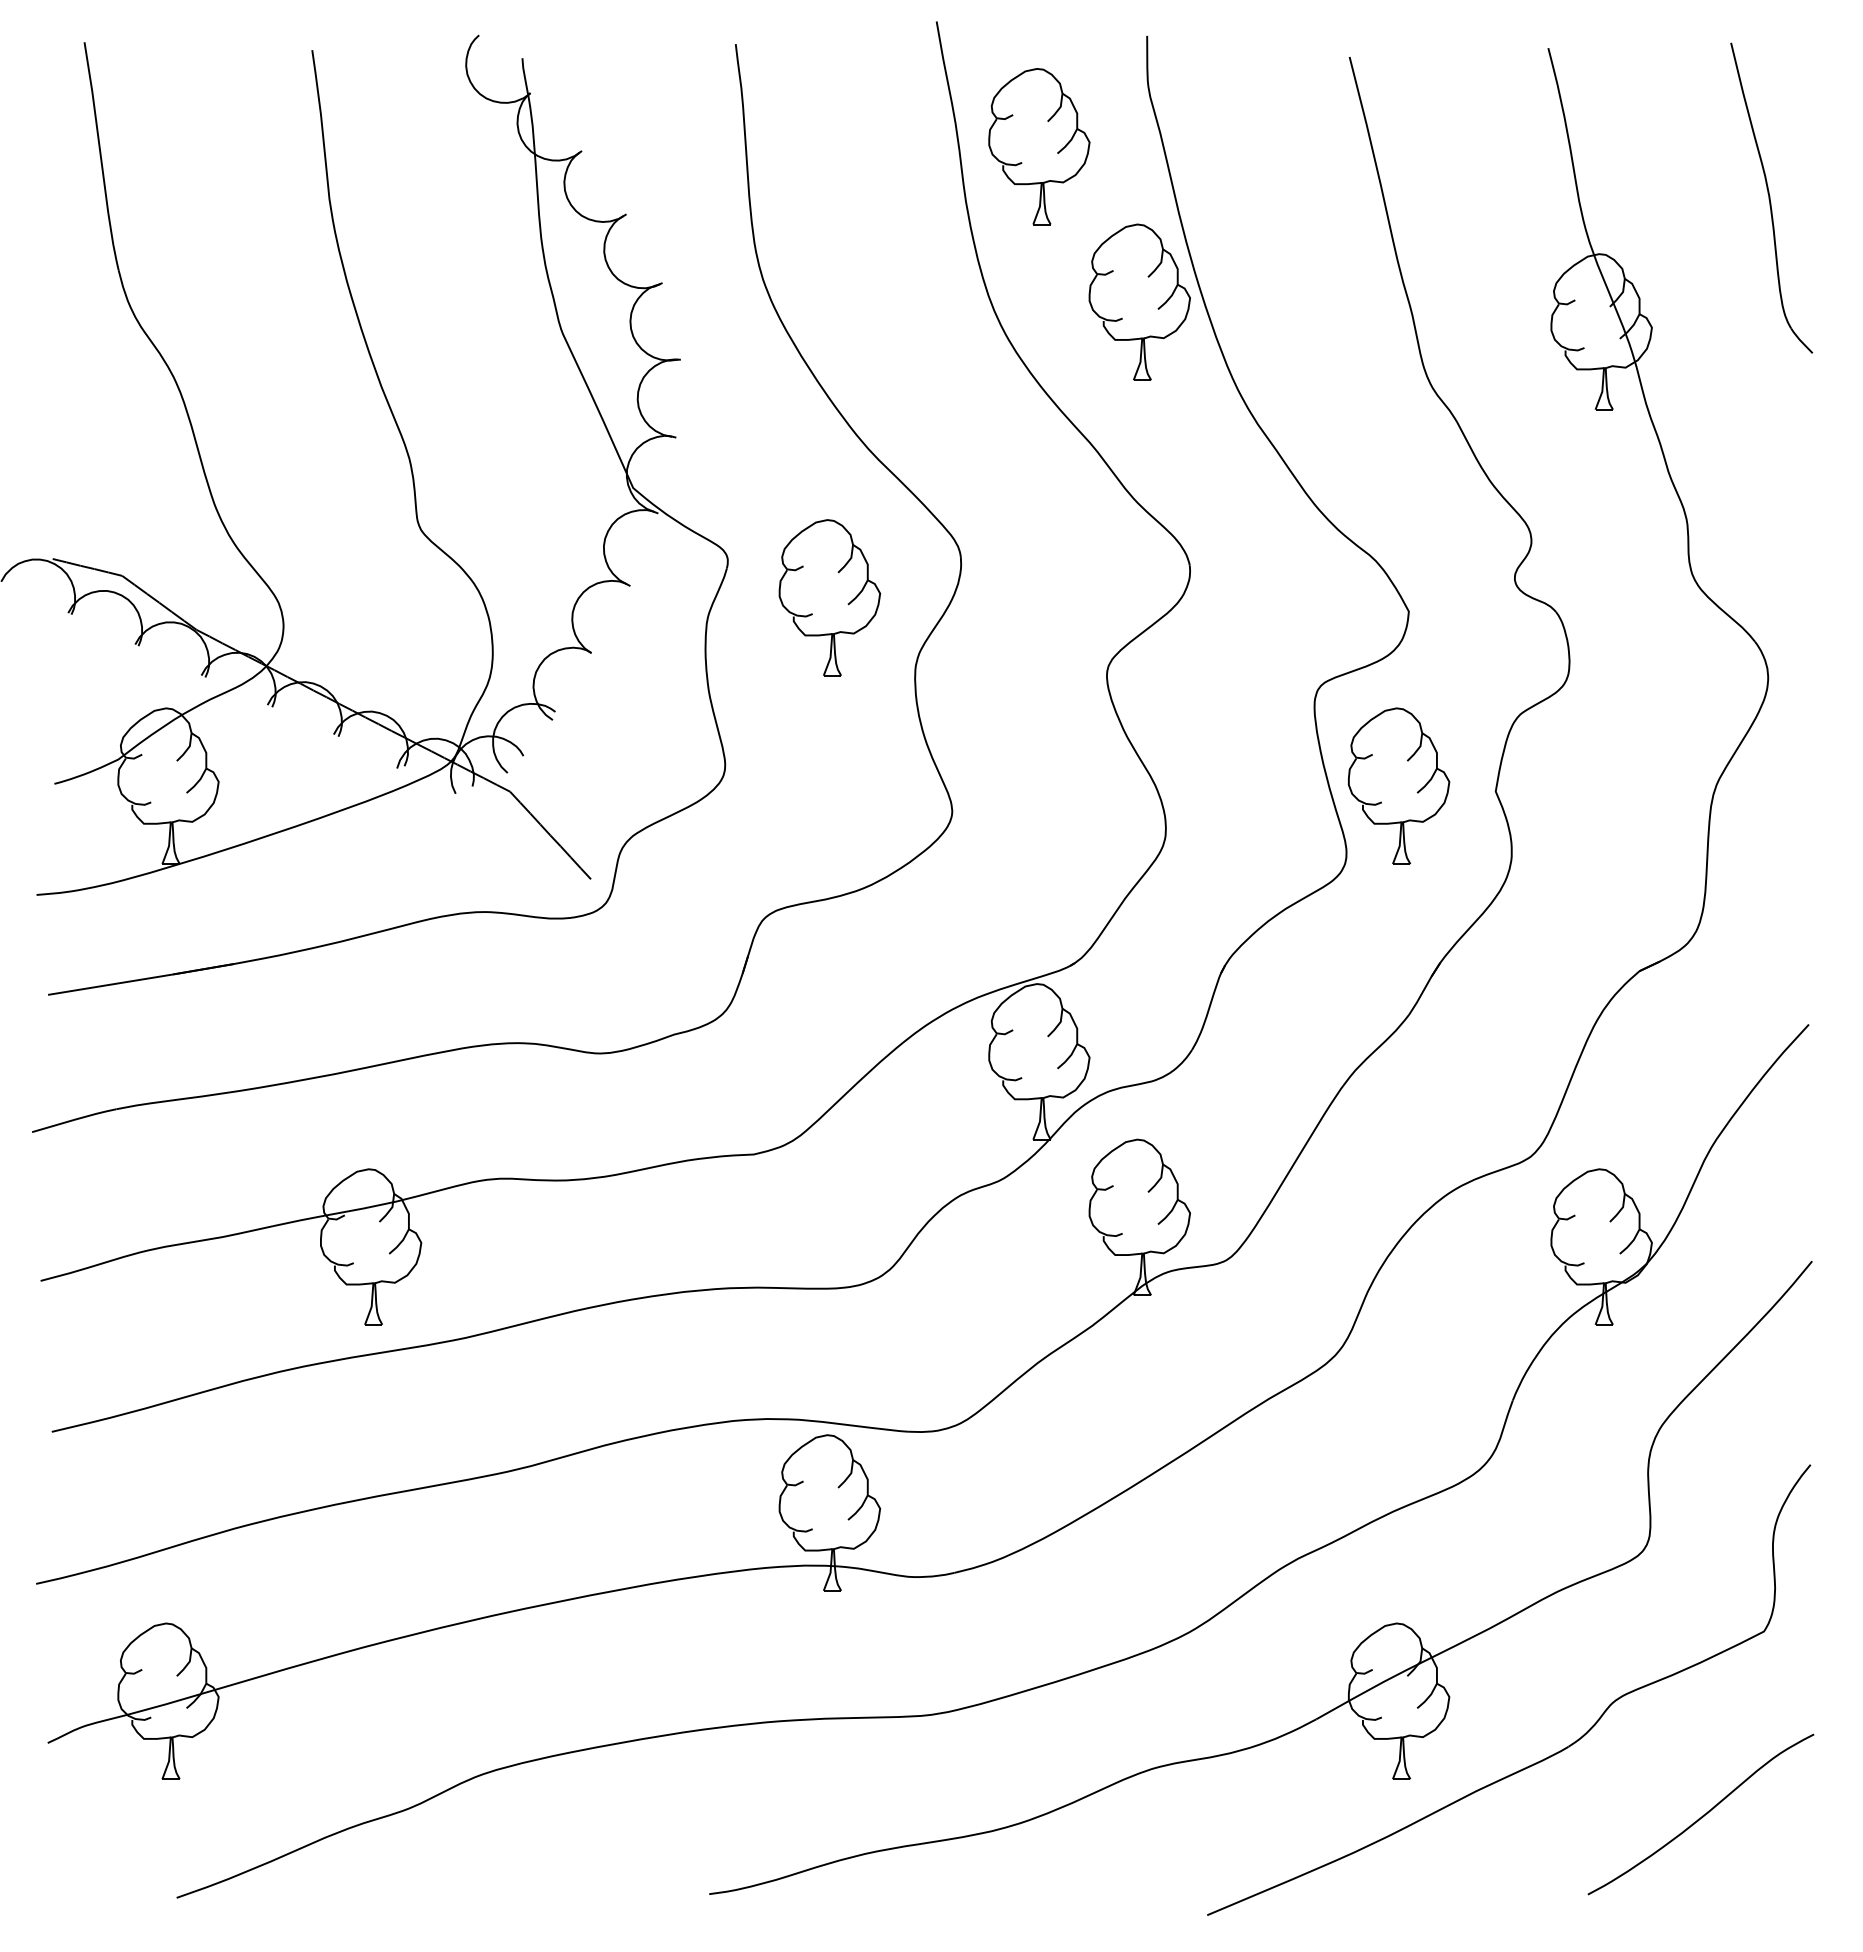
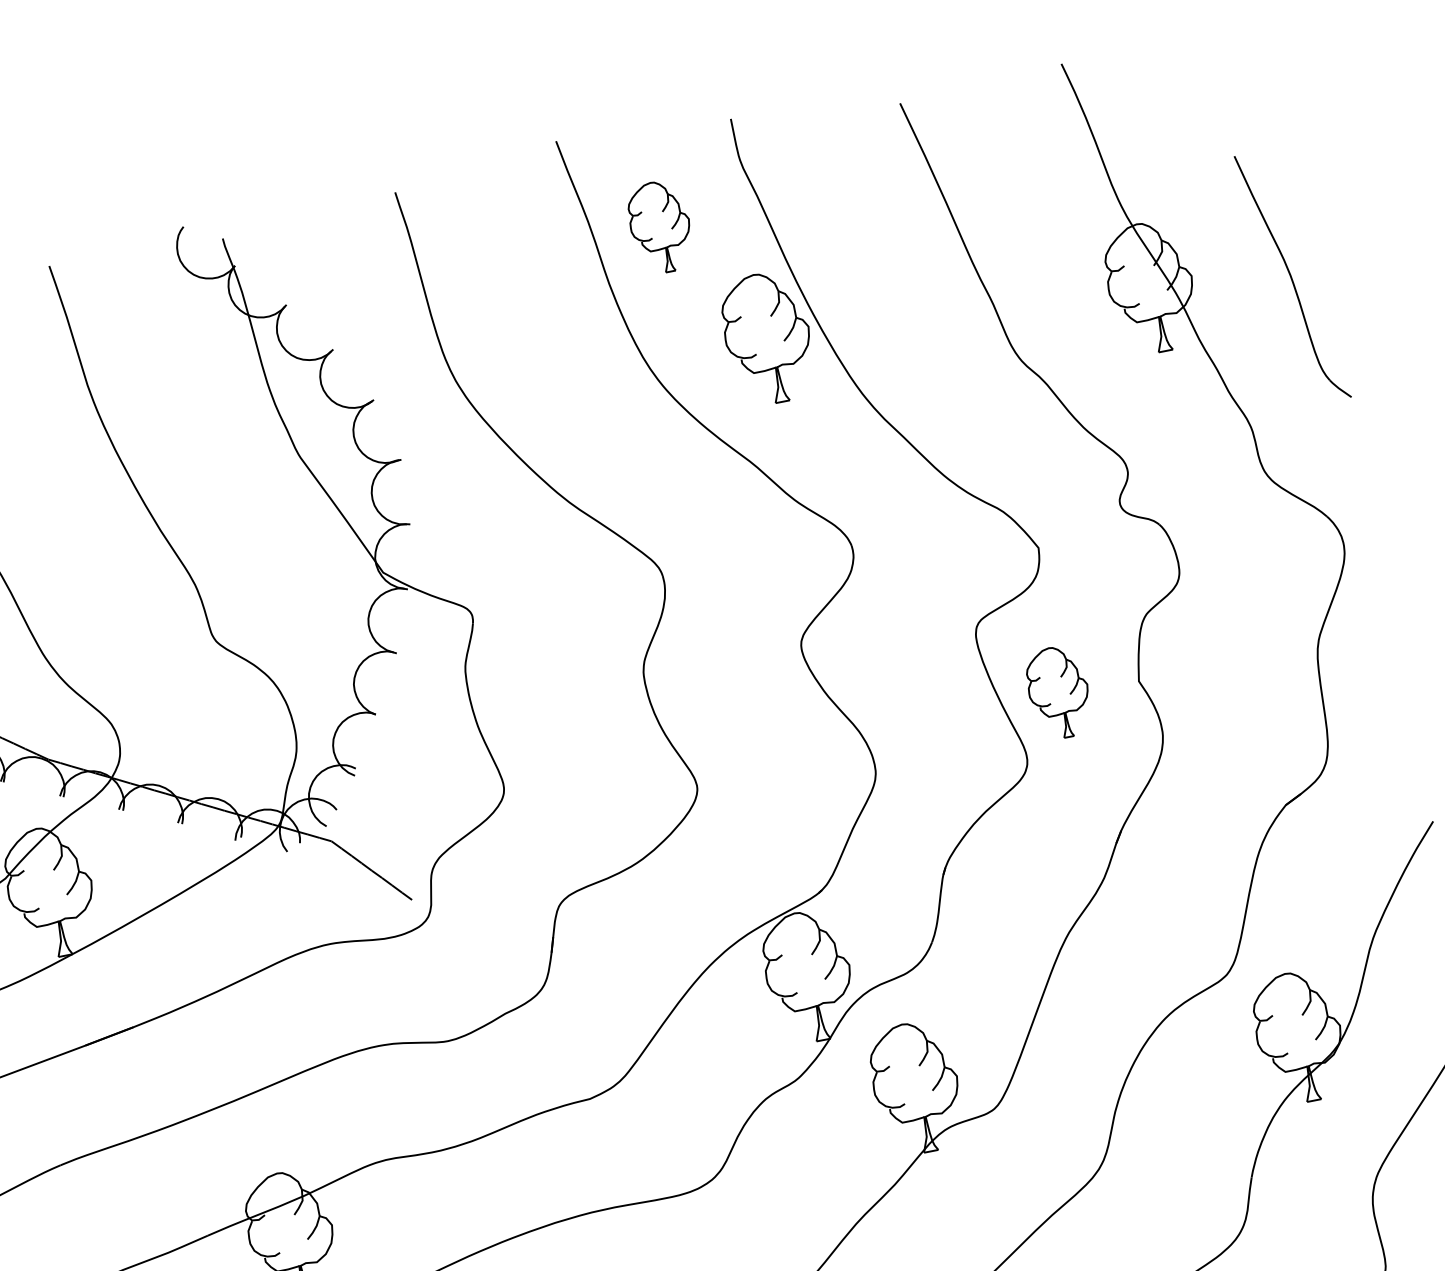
part: (1039, 146) -> (660, 226), size x0.7
part: (1771, 197) -> (1292, 276), moved
part: (829, 597) -> (561, 630), removed
part: (1399, 785) -> (1059, 692), size x0.7

